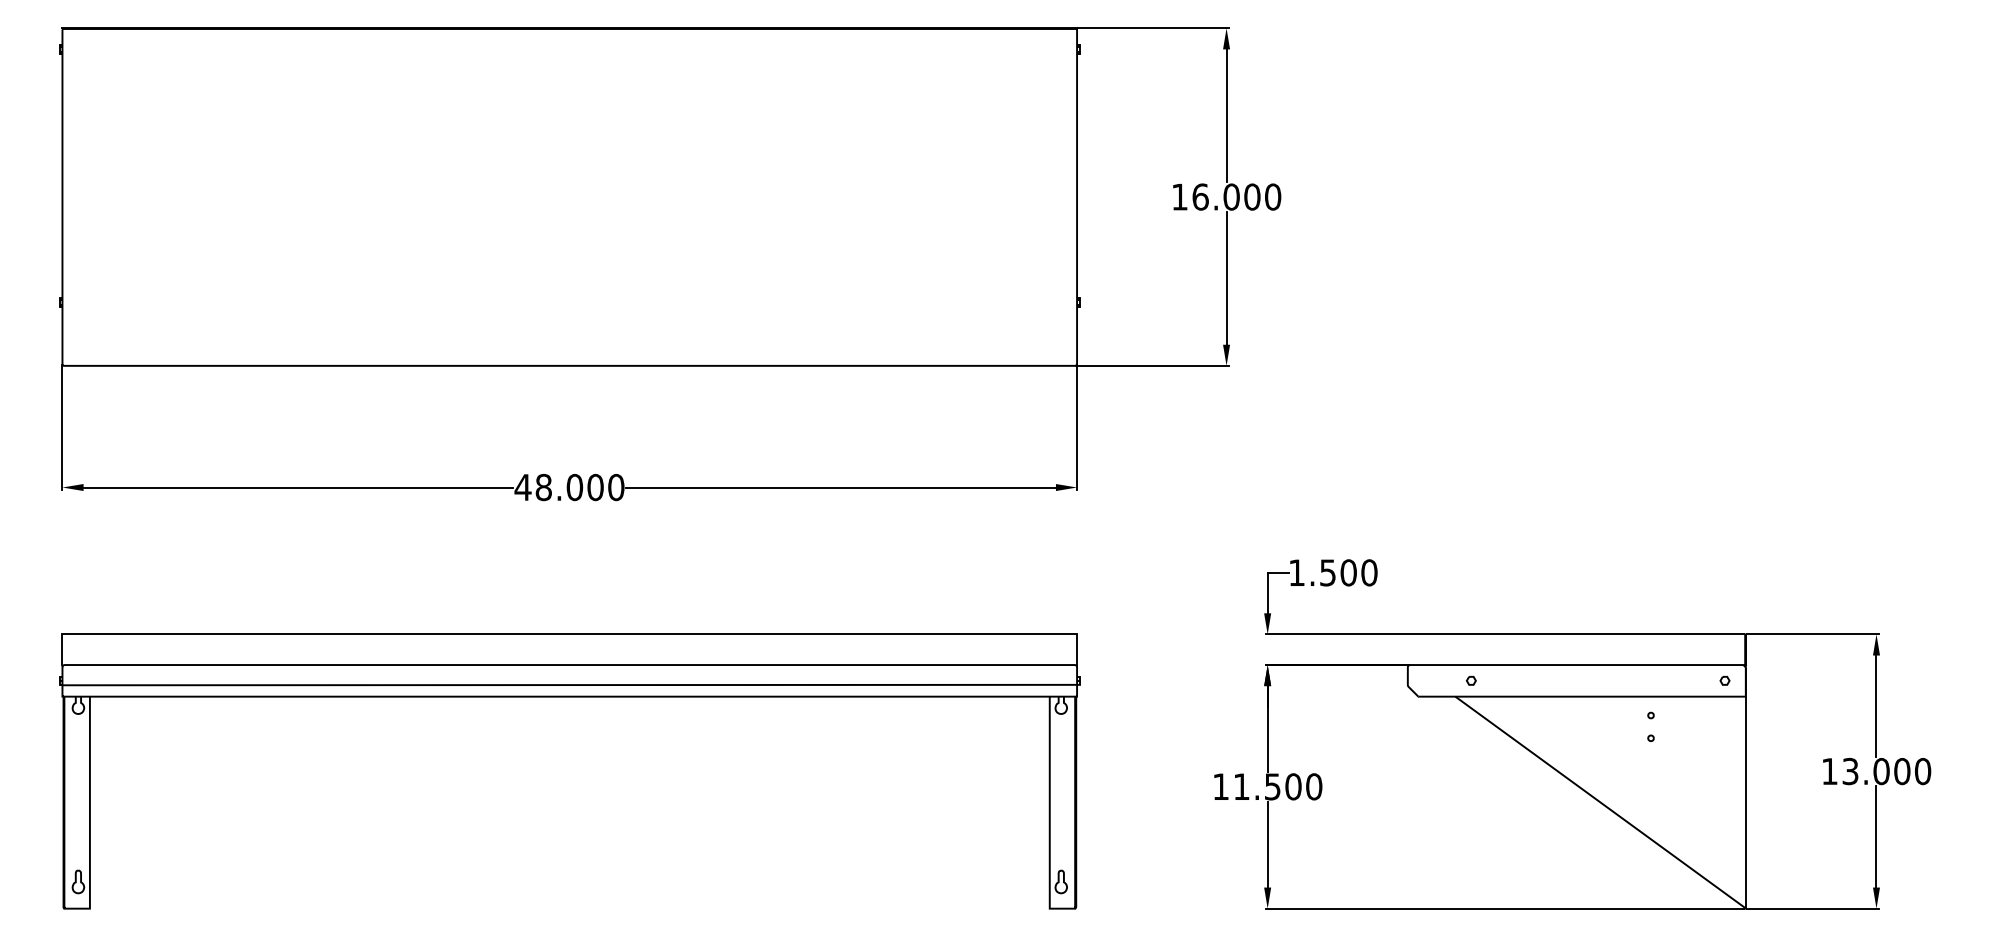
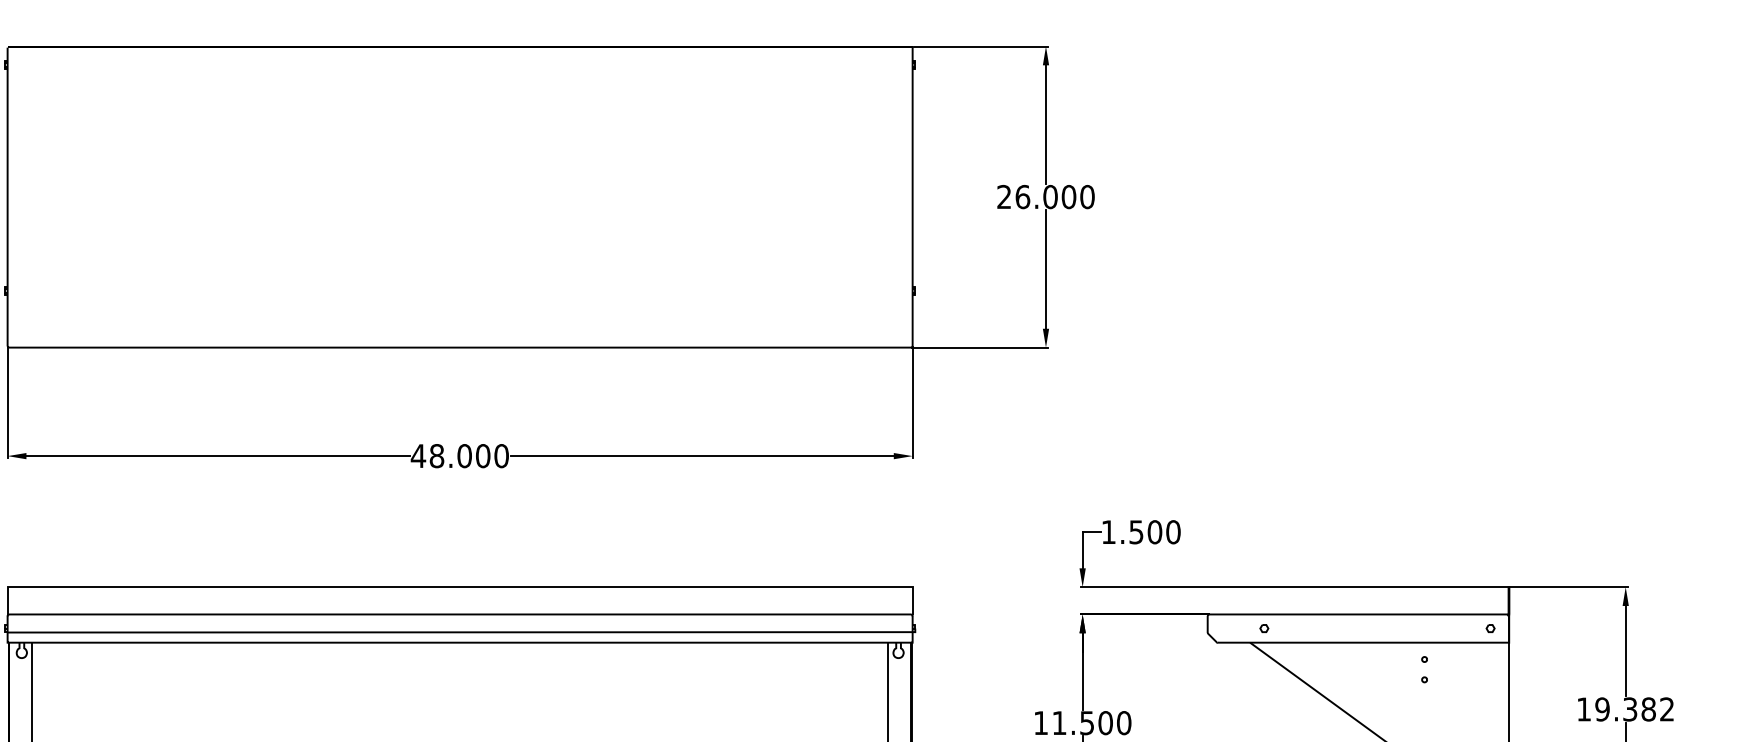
text: (1179, 196) -> (1004, 196), 16.000 -> 26.000
text: (1886, 771) -> (1634, 709), 13.000 -> 19.382

